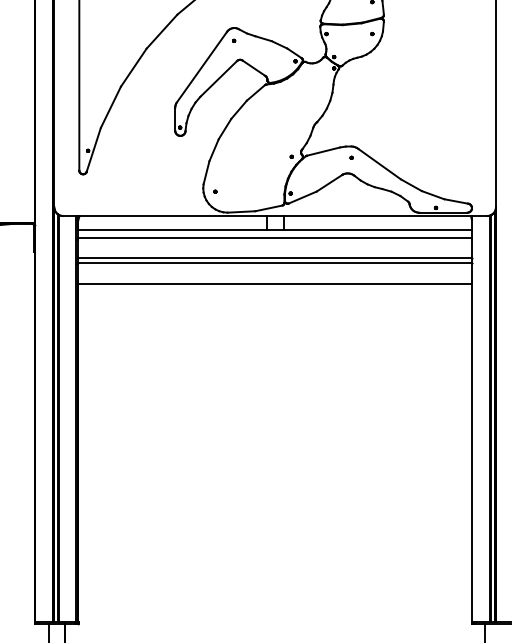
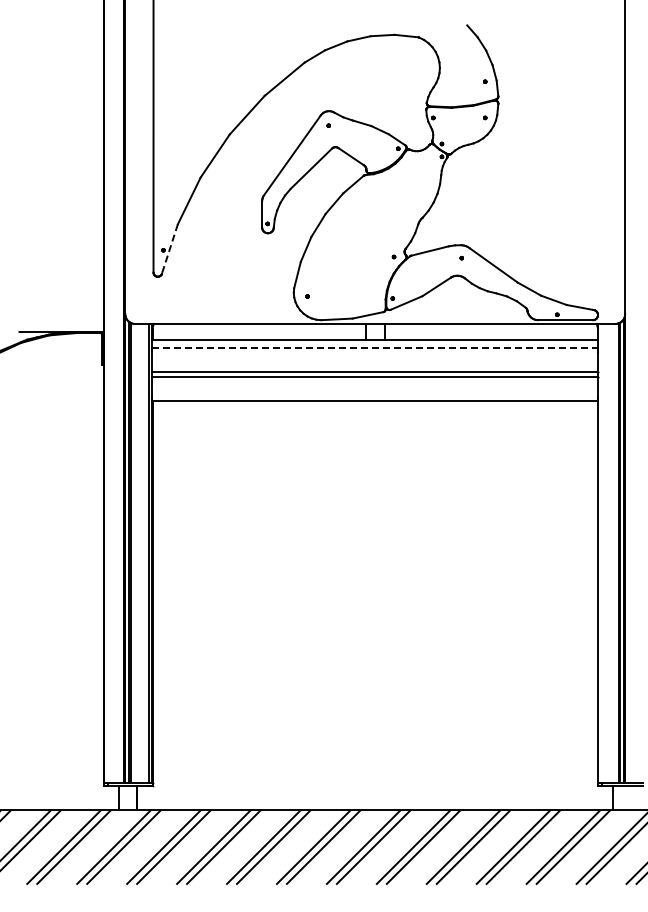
line: (93, 150) -> (169, 249), solid -> dashed
line: (275, 237) -> (375, 348), solid -> dashed

